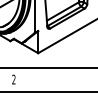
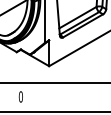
text: (13, 79) -> (20, 96), 2 -> 0

